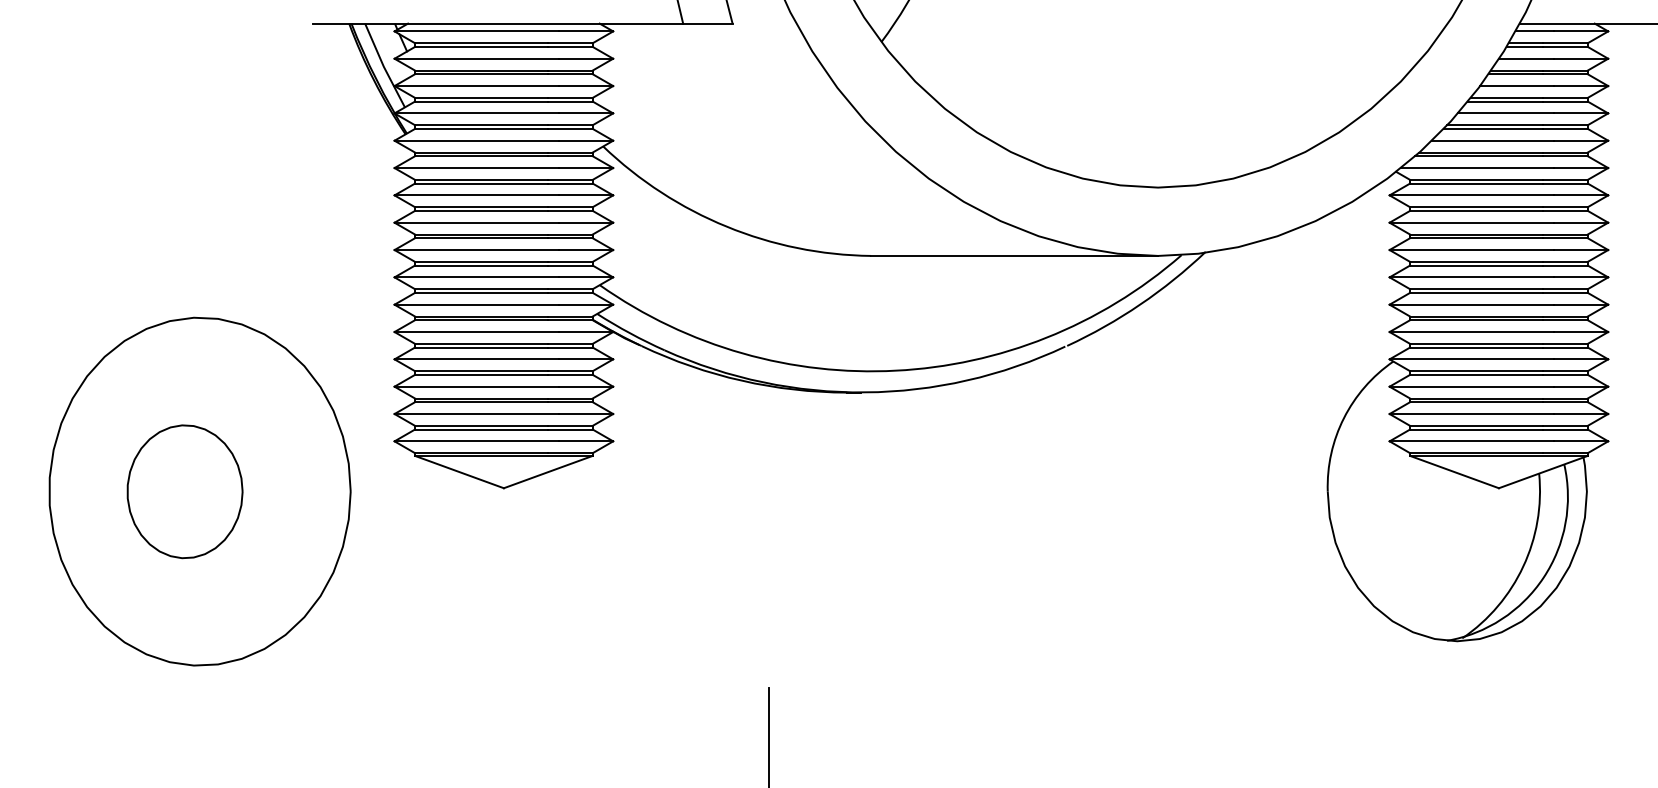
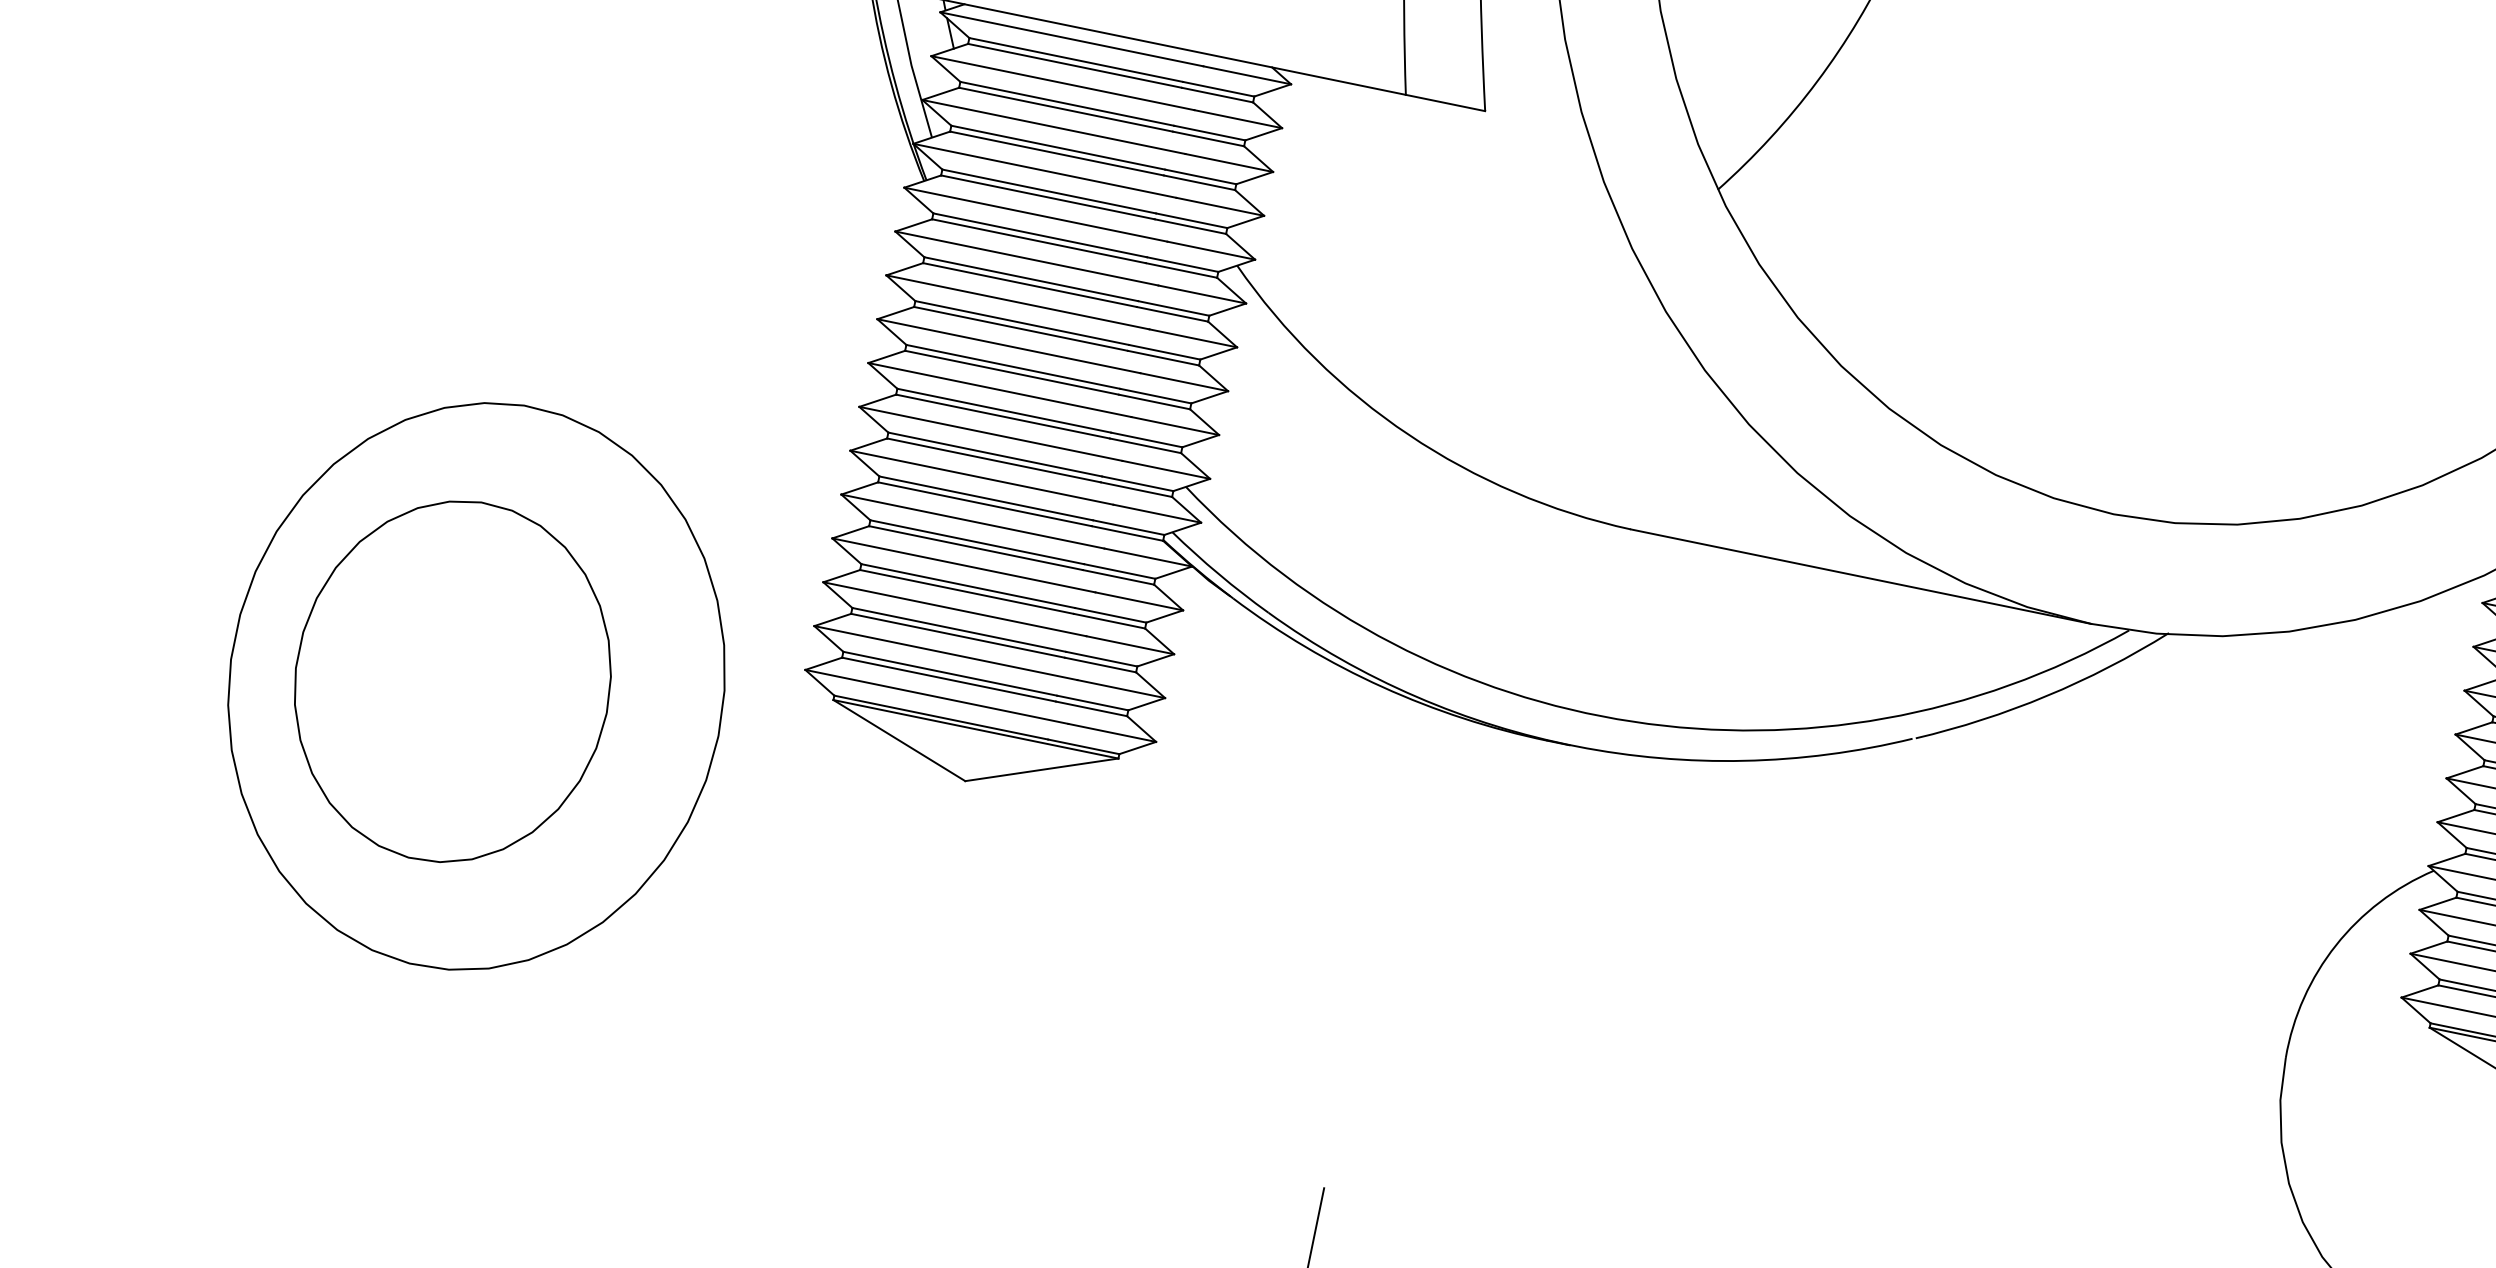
part: (184, 491) -> (451, 681), size x1.67

